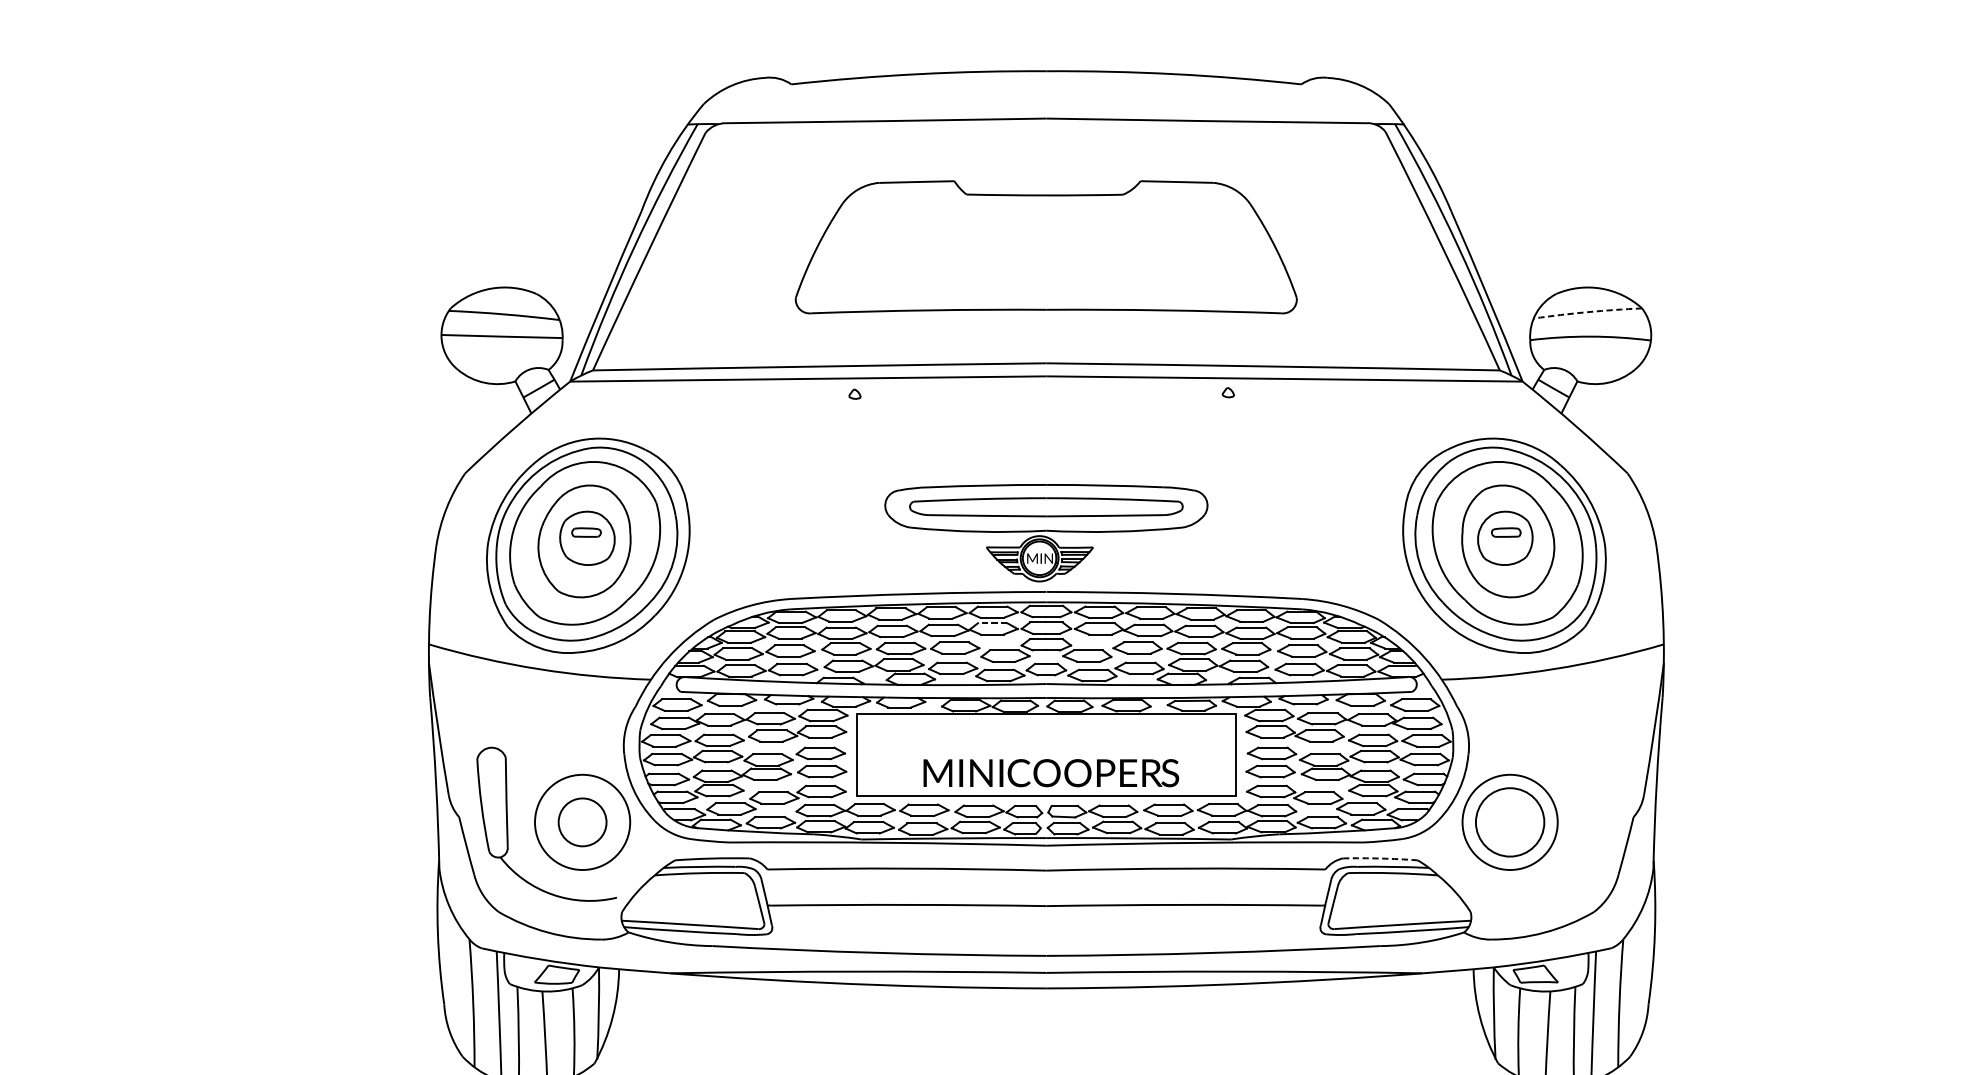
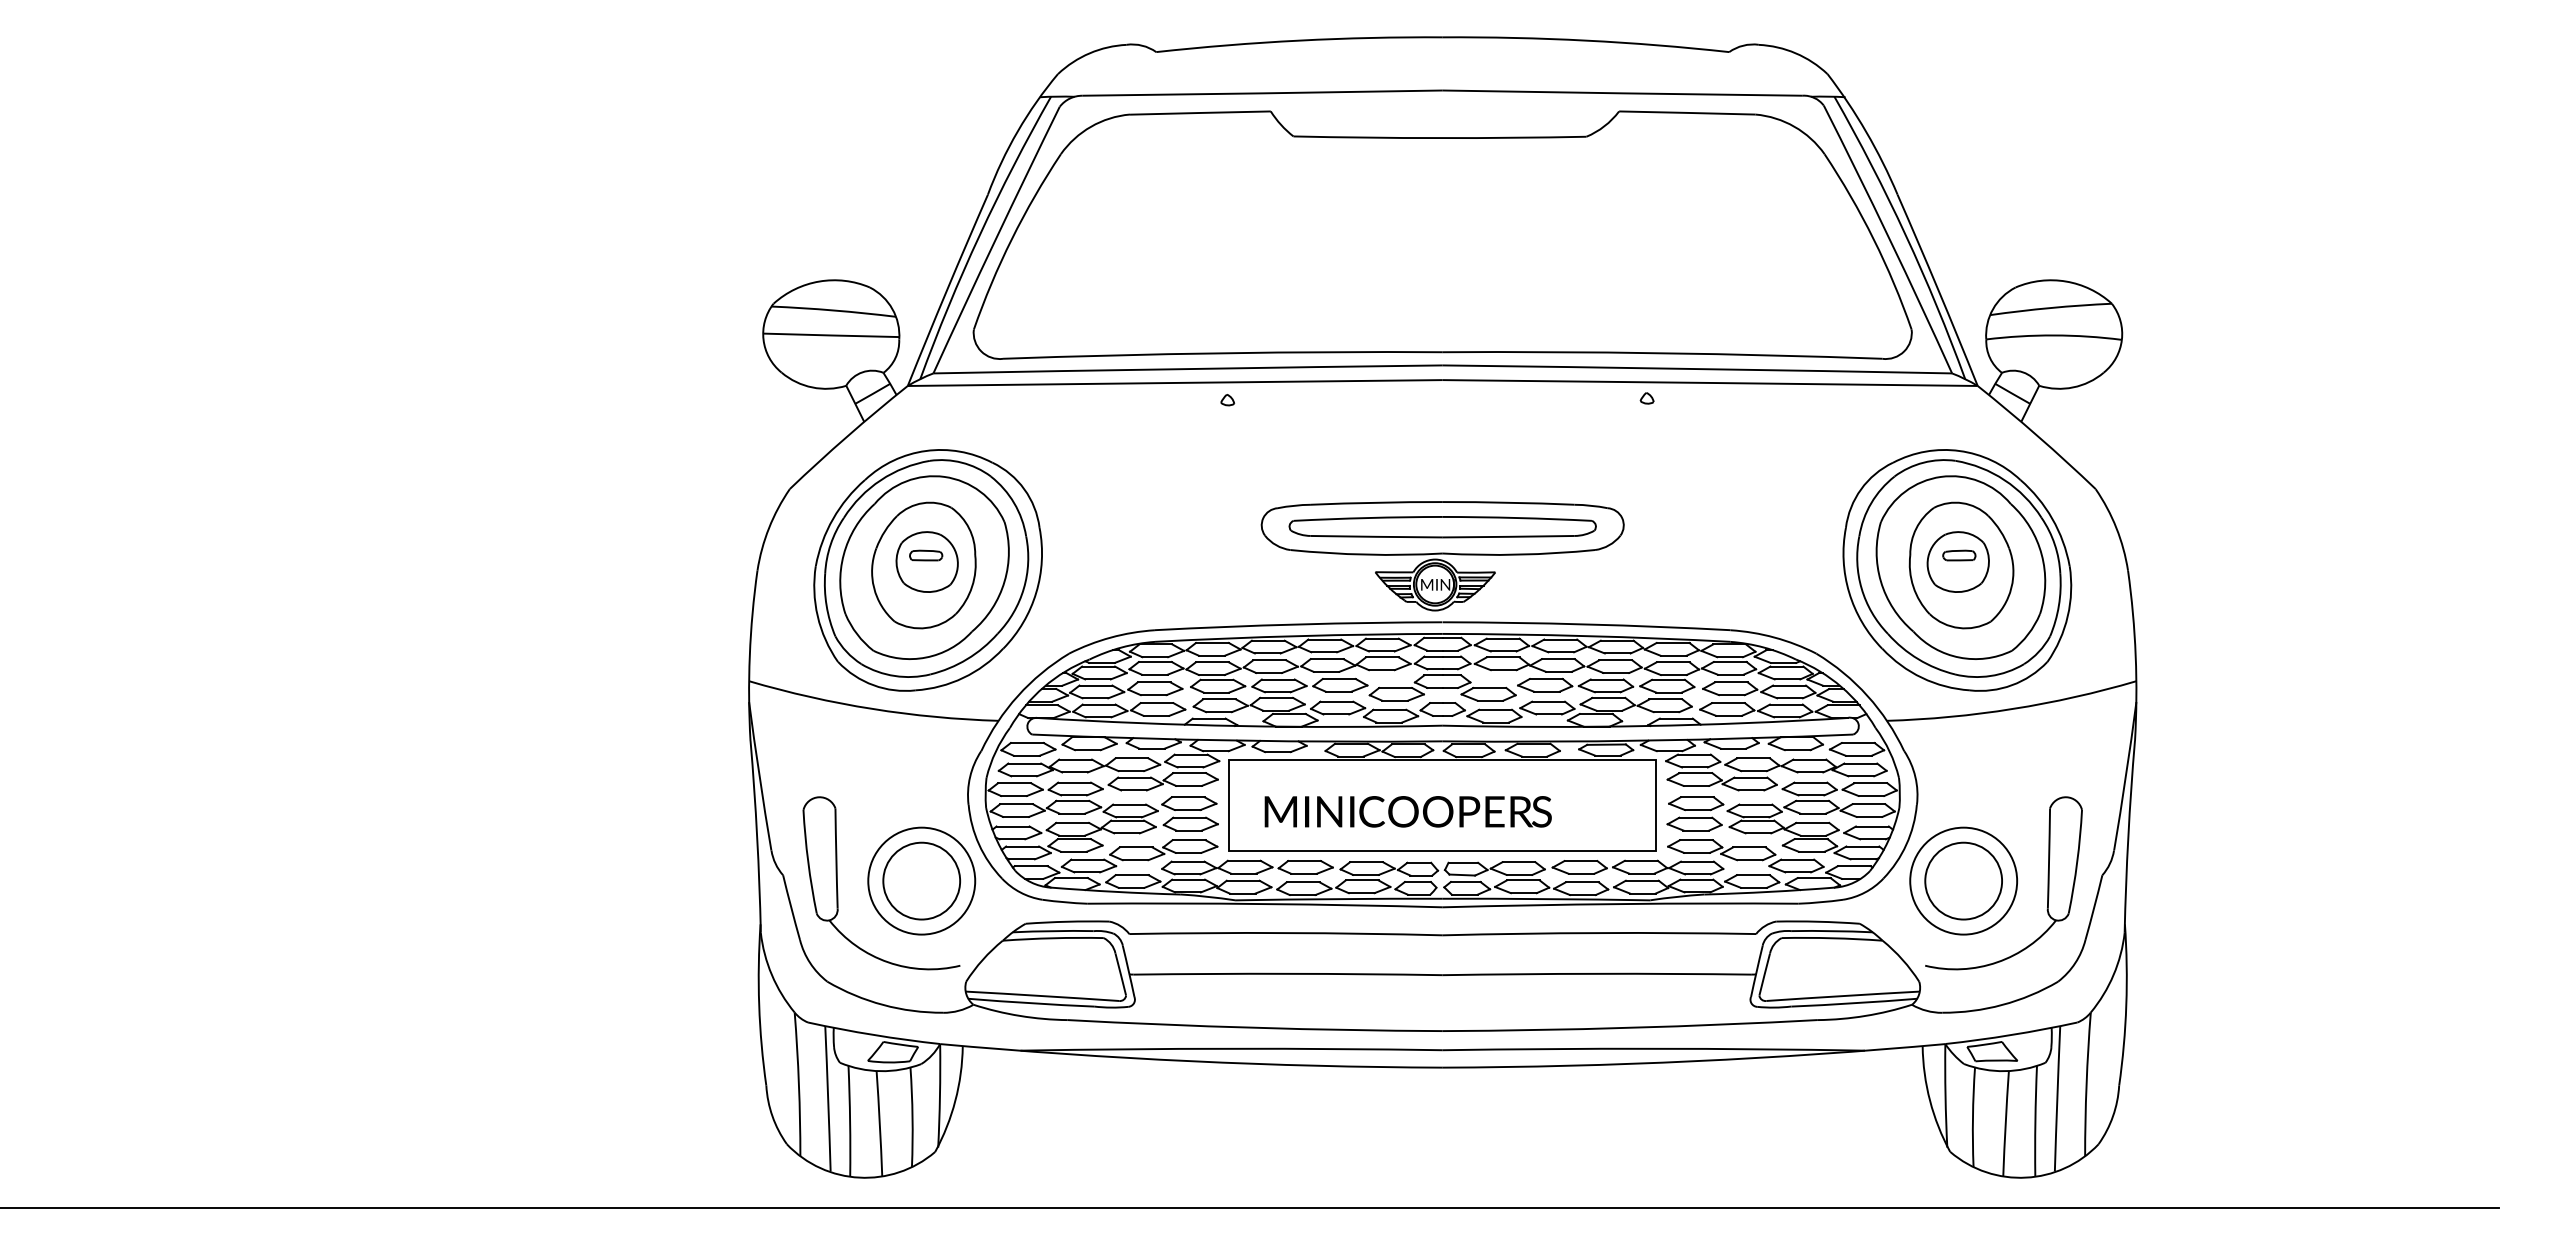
part: (1046, 246) -> (1442, 234), size x1.67
arc: (1587, 311) -> (2050, 307), dashed -> solid
line: (991, 623) -> (1381, 657), dashed -> solid
text: (1050, 772) -> (1407, 811), moved
circle: (582, 821) -> (921, 880), size x1.43
part: (1584, 824) -> (2047, 883), added
arc: (1380, 858) -> (1818, 921), dashed -> solid

